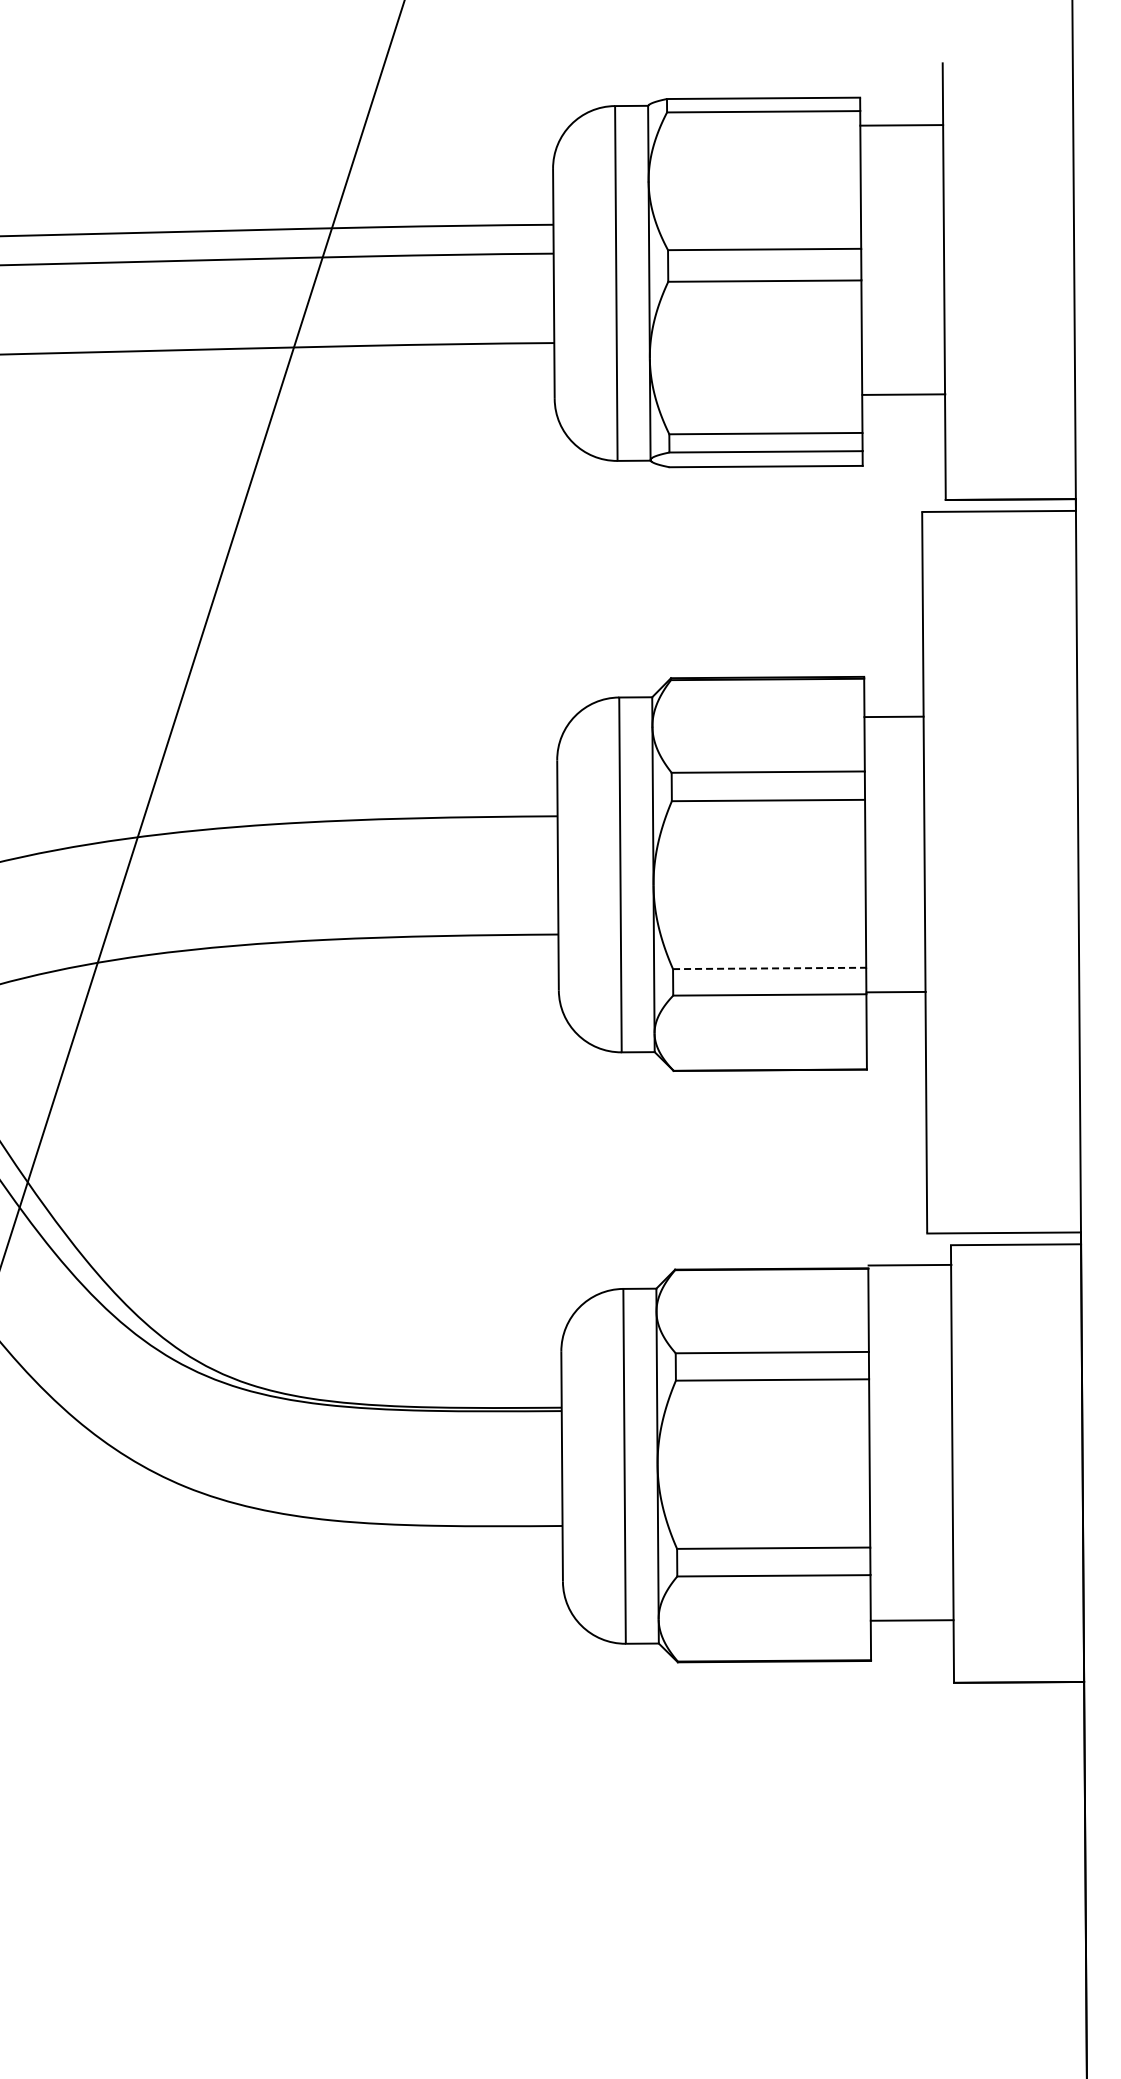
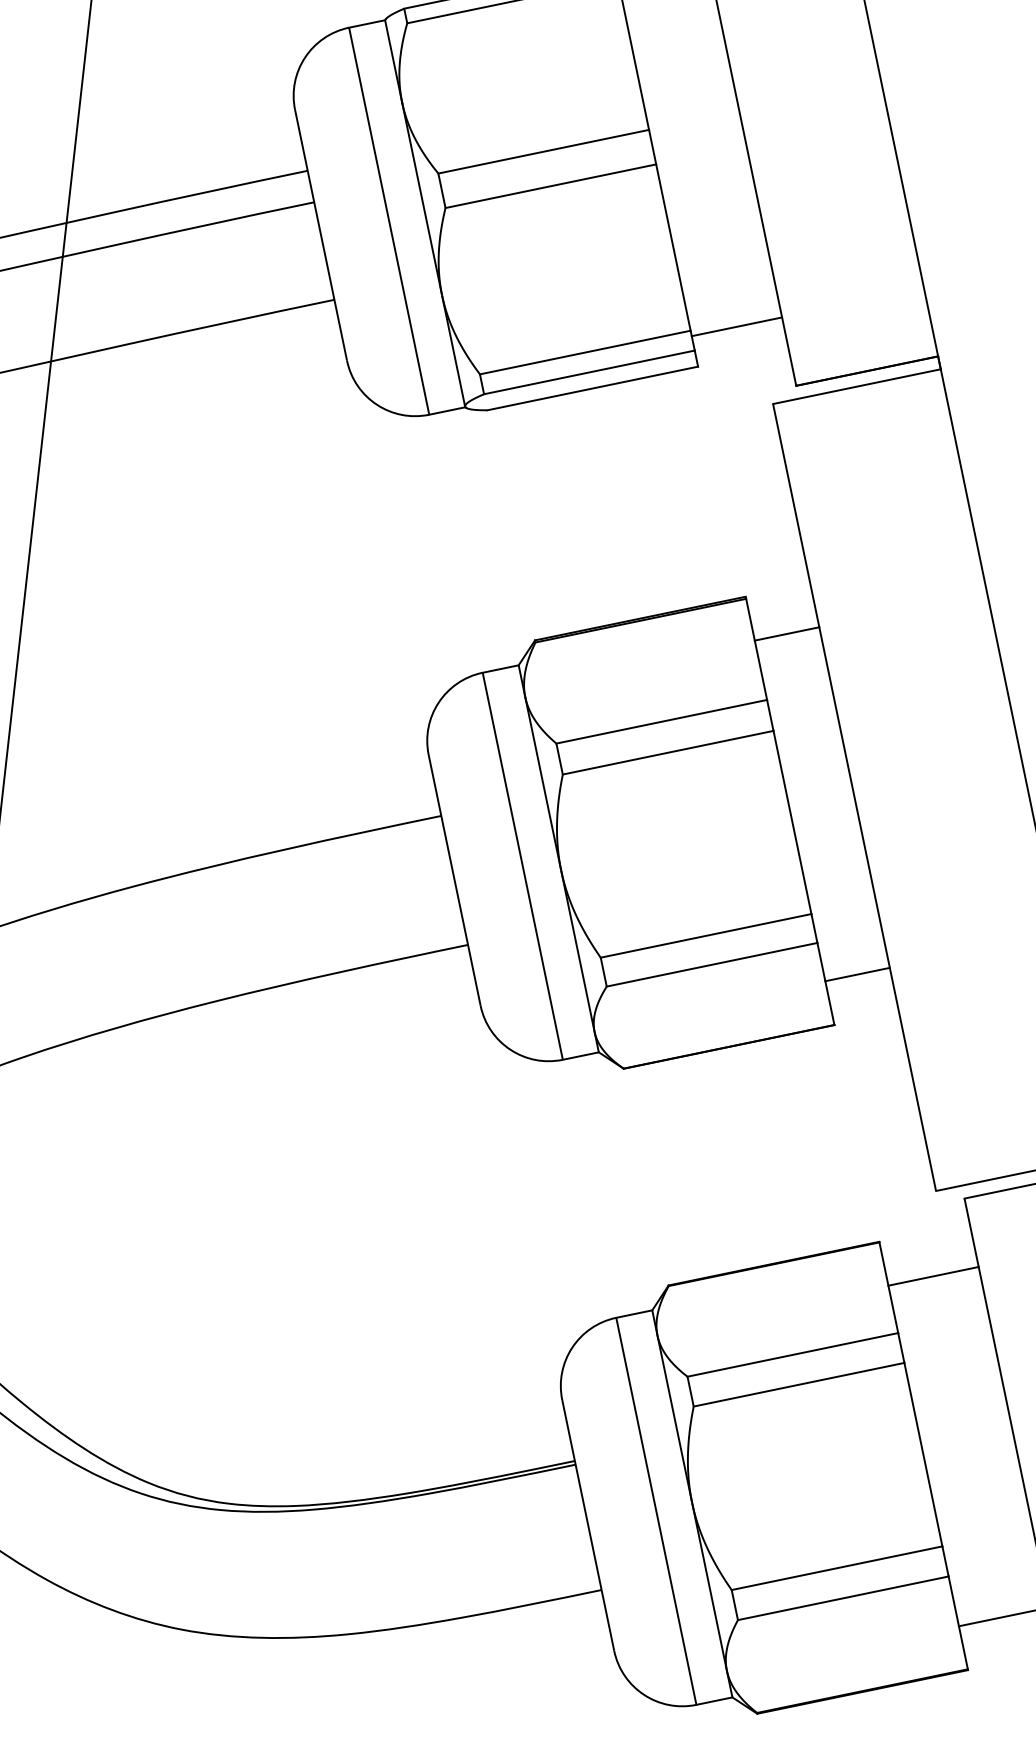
line: (903, 394) -> (736, 326), moved
line: (769, 968) -> (705, 935), dashed -> solid
line: (895, 991) -> (856, 973), moved
line: (909, 1264) -> (932, 1275), moved

